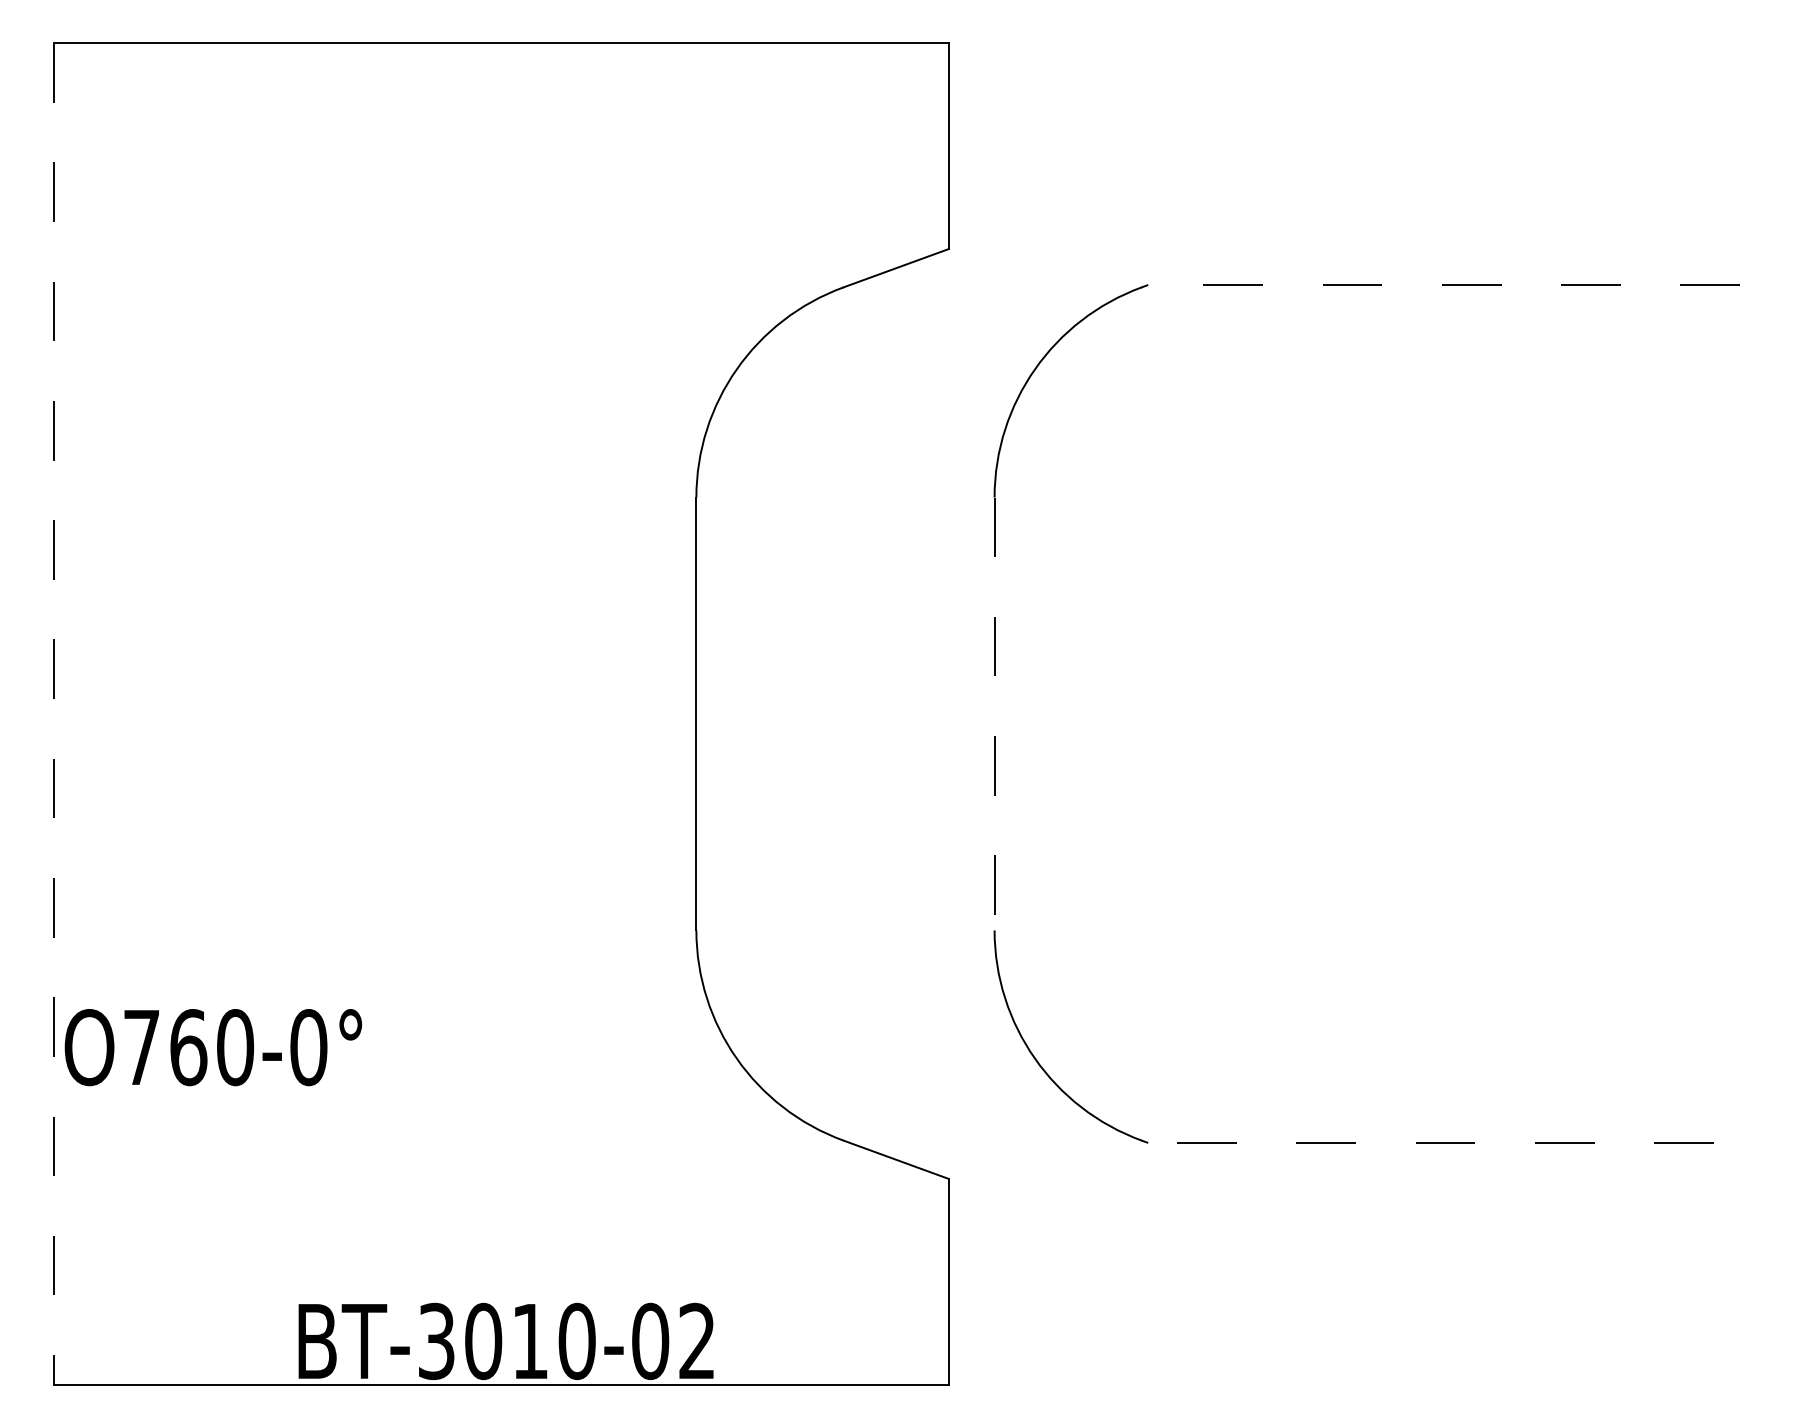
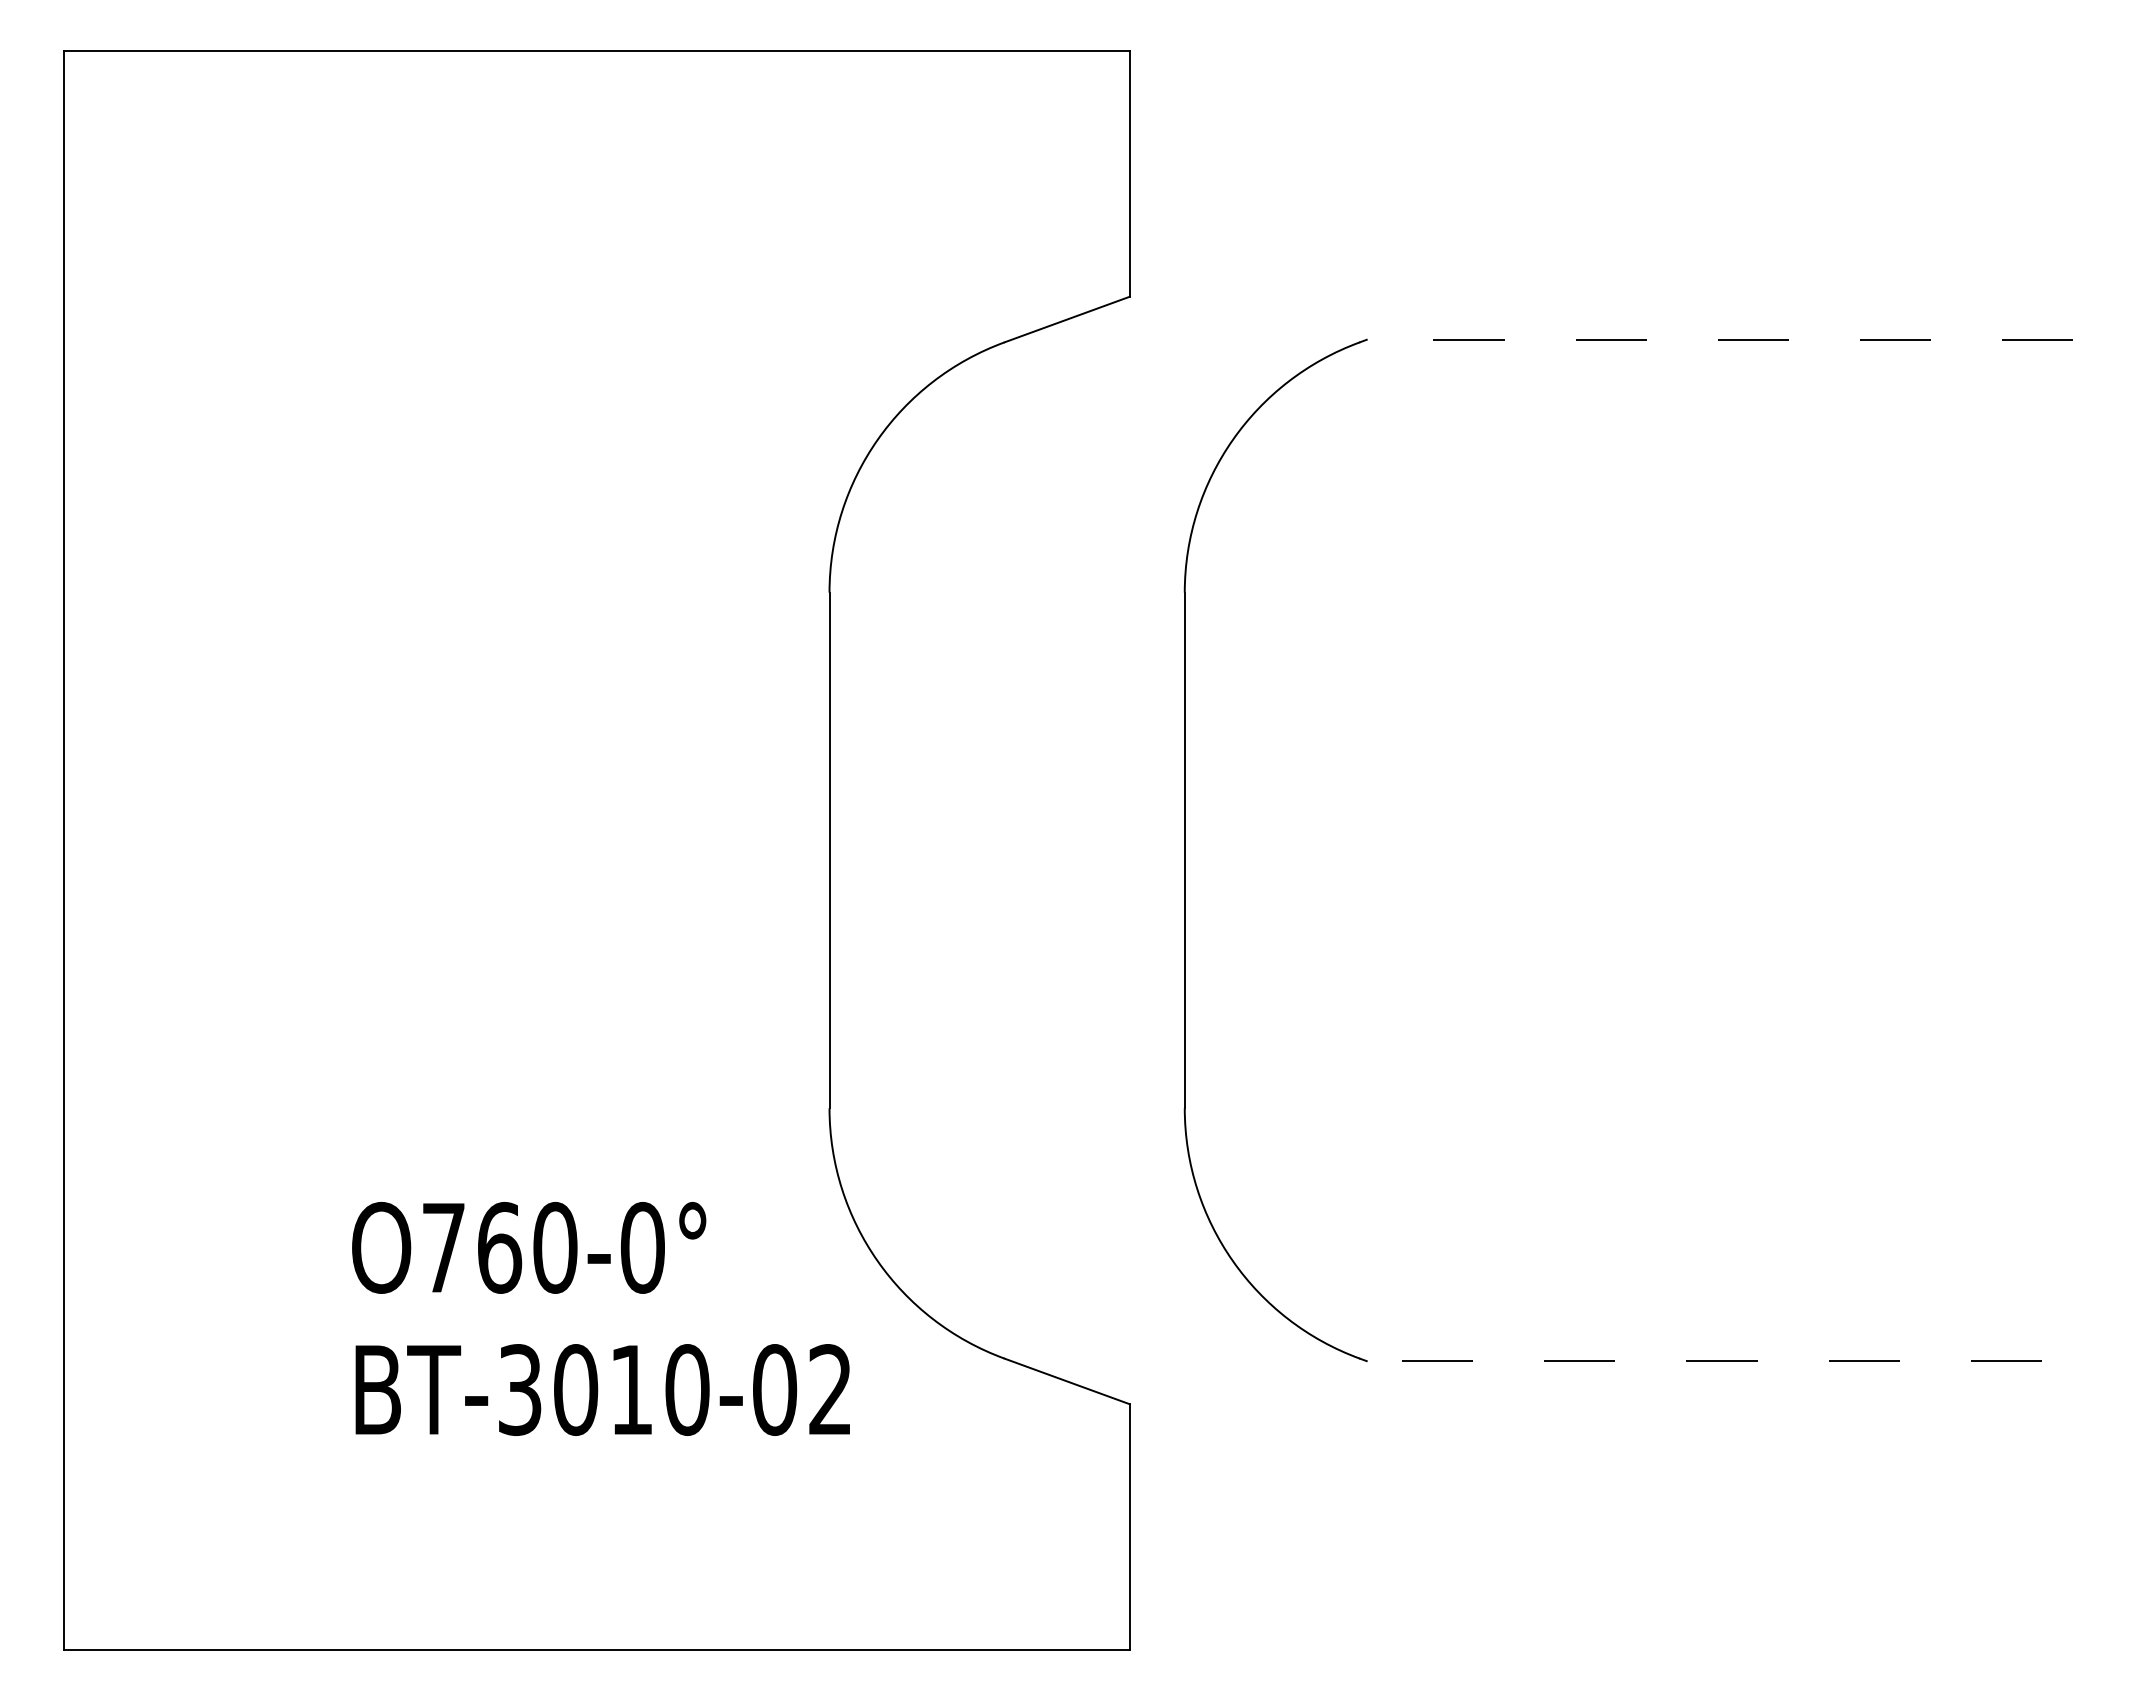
line: (54, 714) -> (64, 851), dashed -> solid
line: (994, 714) -> (1184, 850), dashed -> solid
text: (213, 1047) -> (529, 1247), moved
text: (505, 1341) -> (602, 1389), moved

